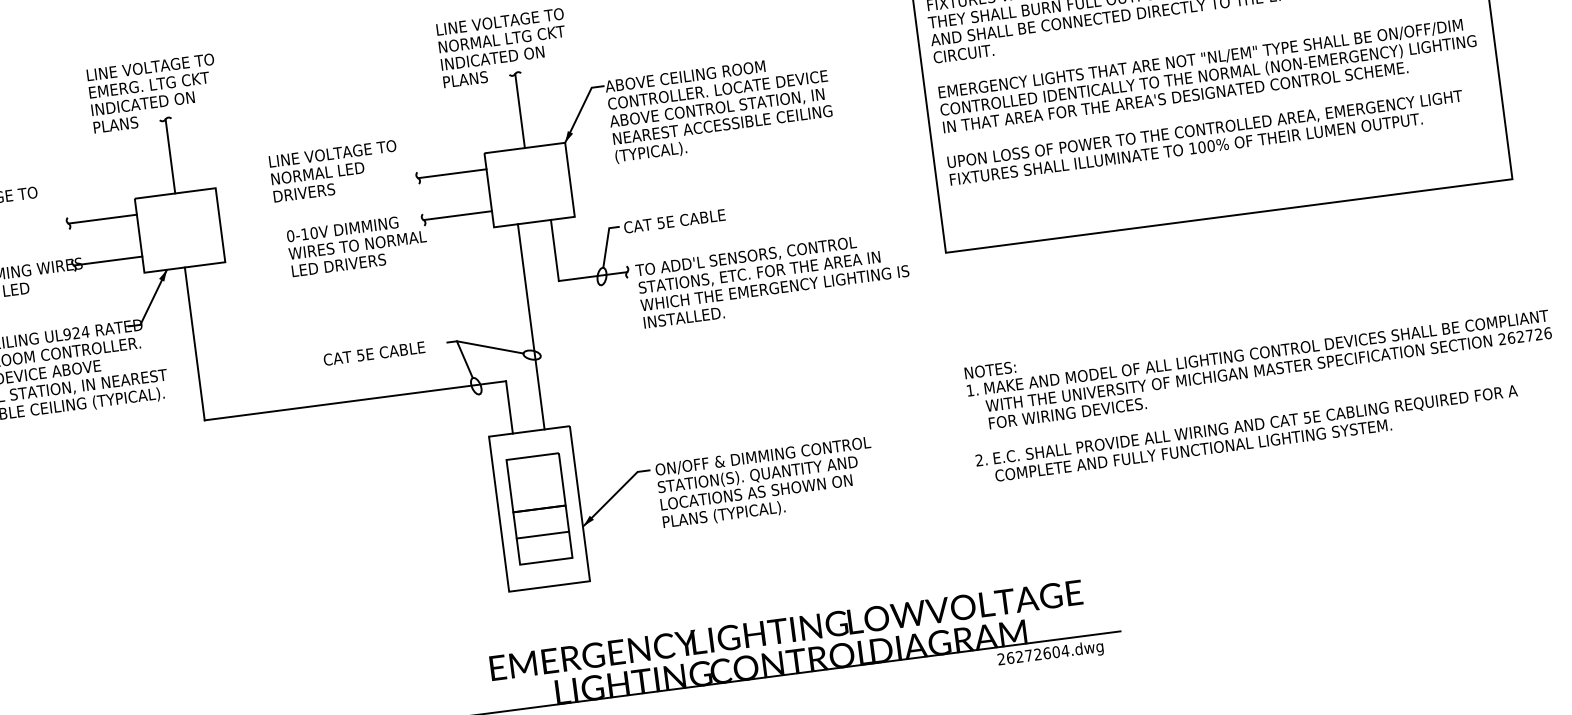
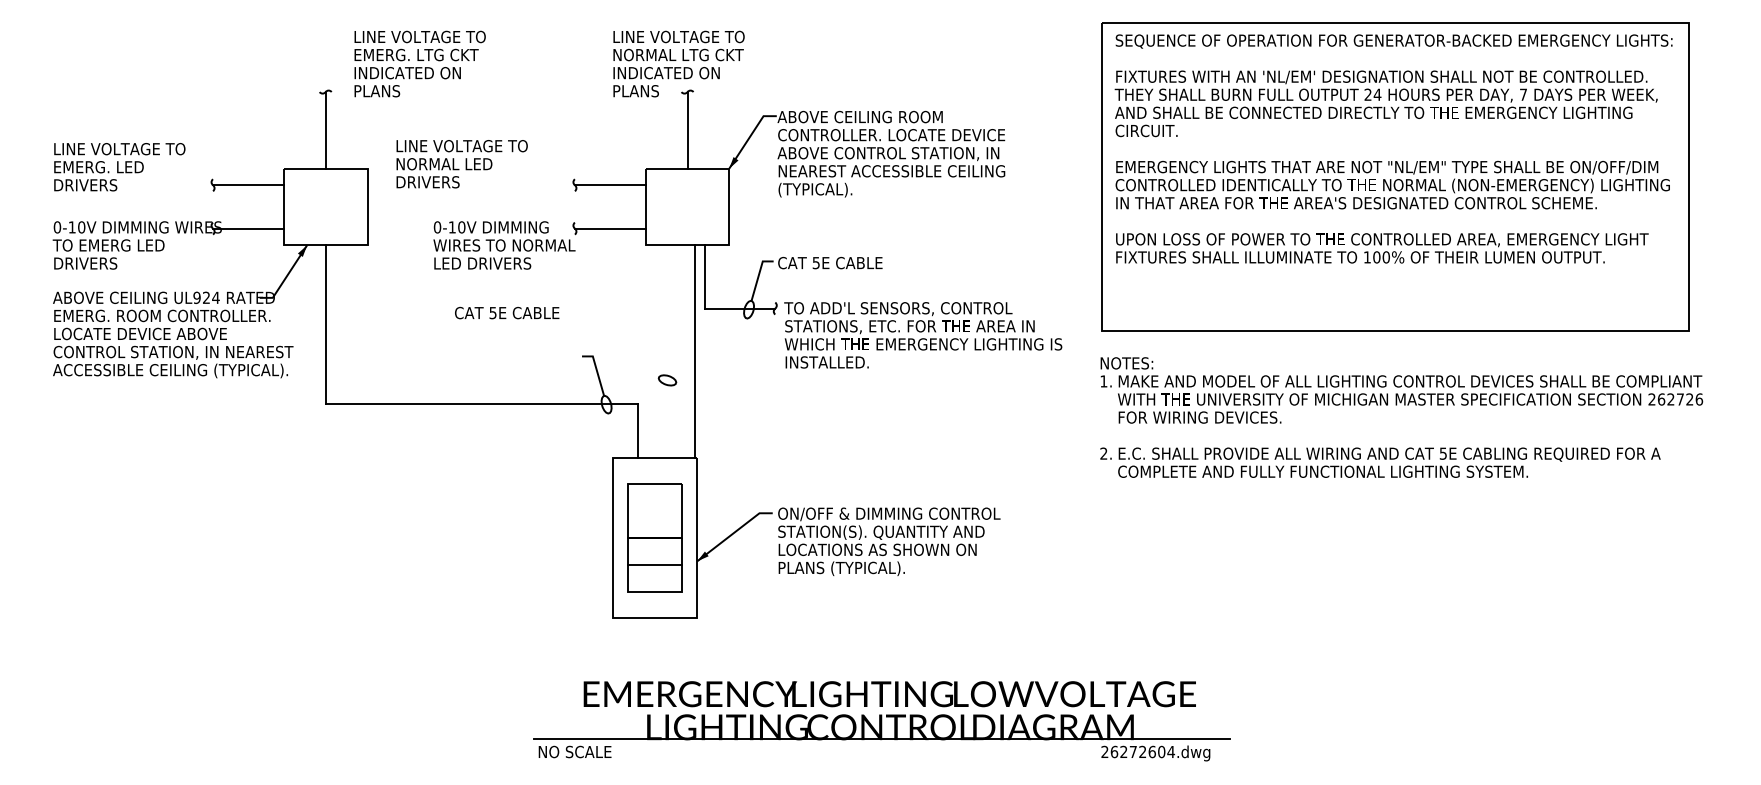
text: (153, 92) -> (419, 63), moved
text: (334, 171) -> (461, 164), moved
line: (531, 326) -> (695, 351), moved
line: (489, 346) -> (625, 366), removed
text: (374, 353) -> (507, 312), moved
text: (1262, 388) -> (1401, 417), moved

